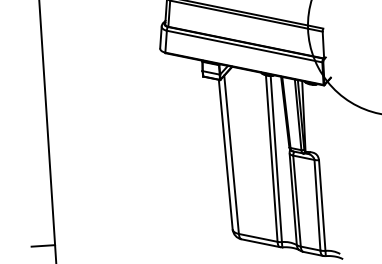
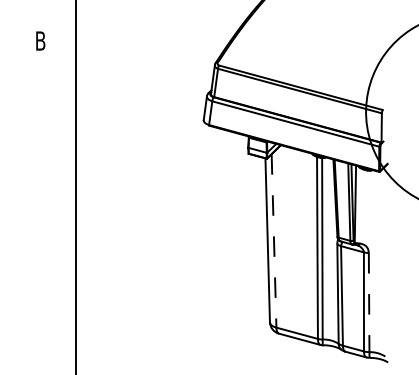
line: (231, 154) -> (274, 240), solid -> dashed
line: (322, 205) -> (369, 302), solid -> dashed
line: (43, 245) -> (62, 326), removed

